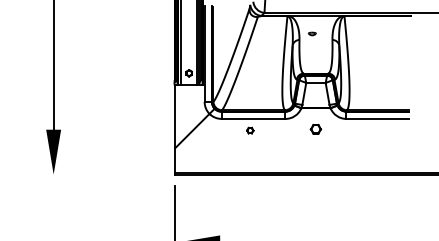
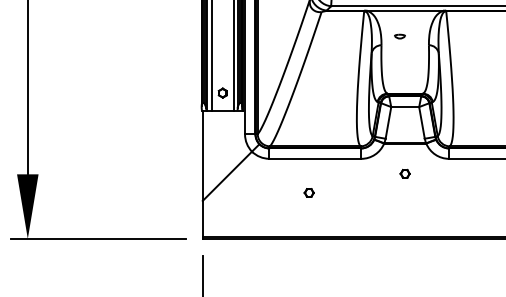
part: (315, 129) -> (404, 174), size x0.62
part: (250, 130) -> (309, 192), moved
line: (102, 174) -> (98, 238), added

